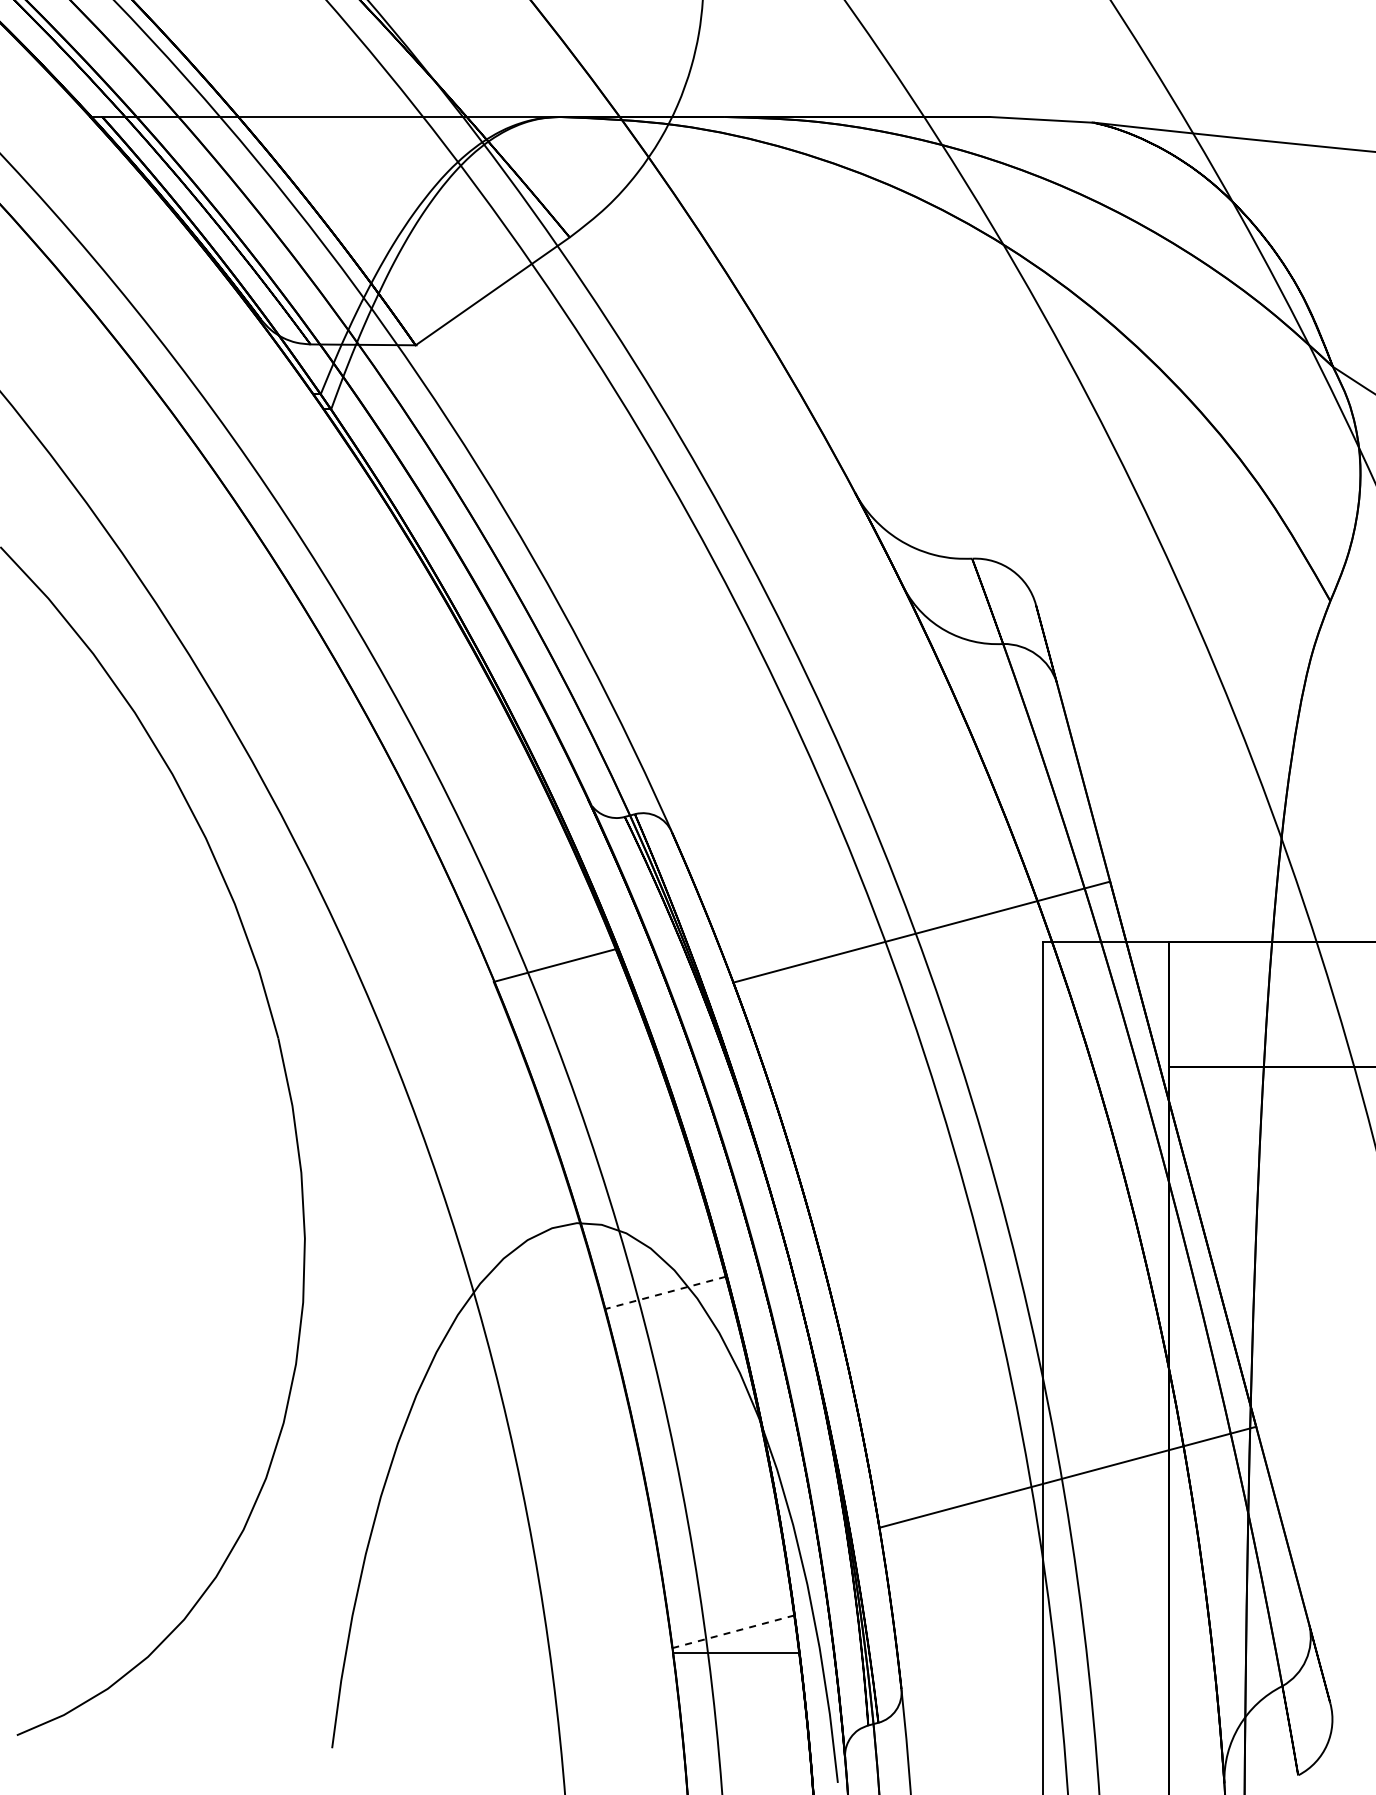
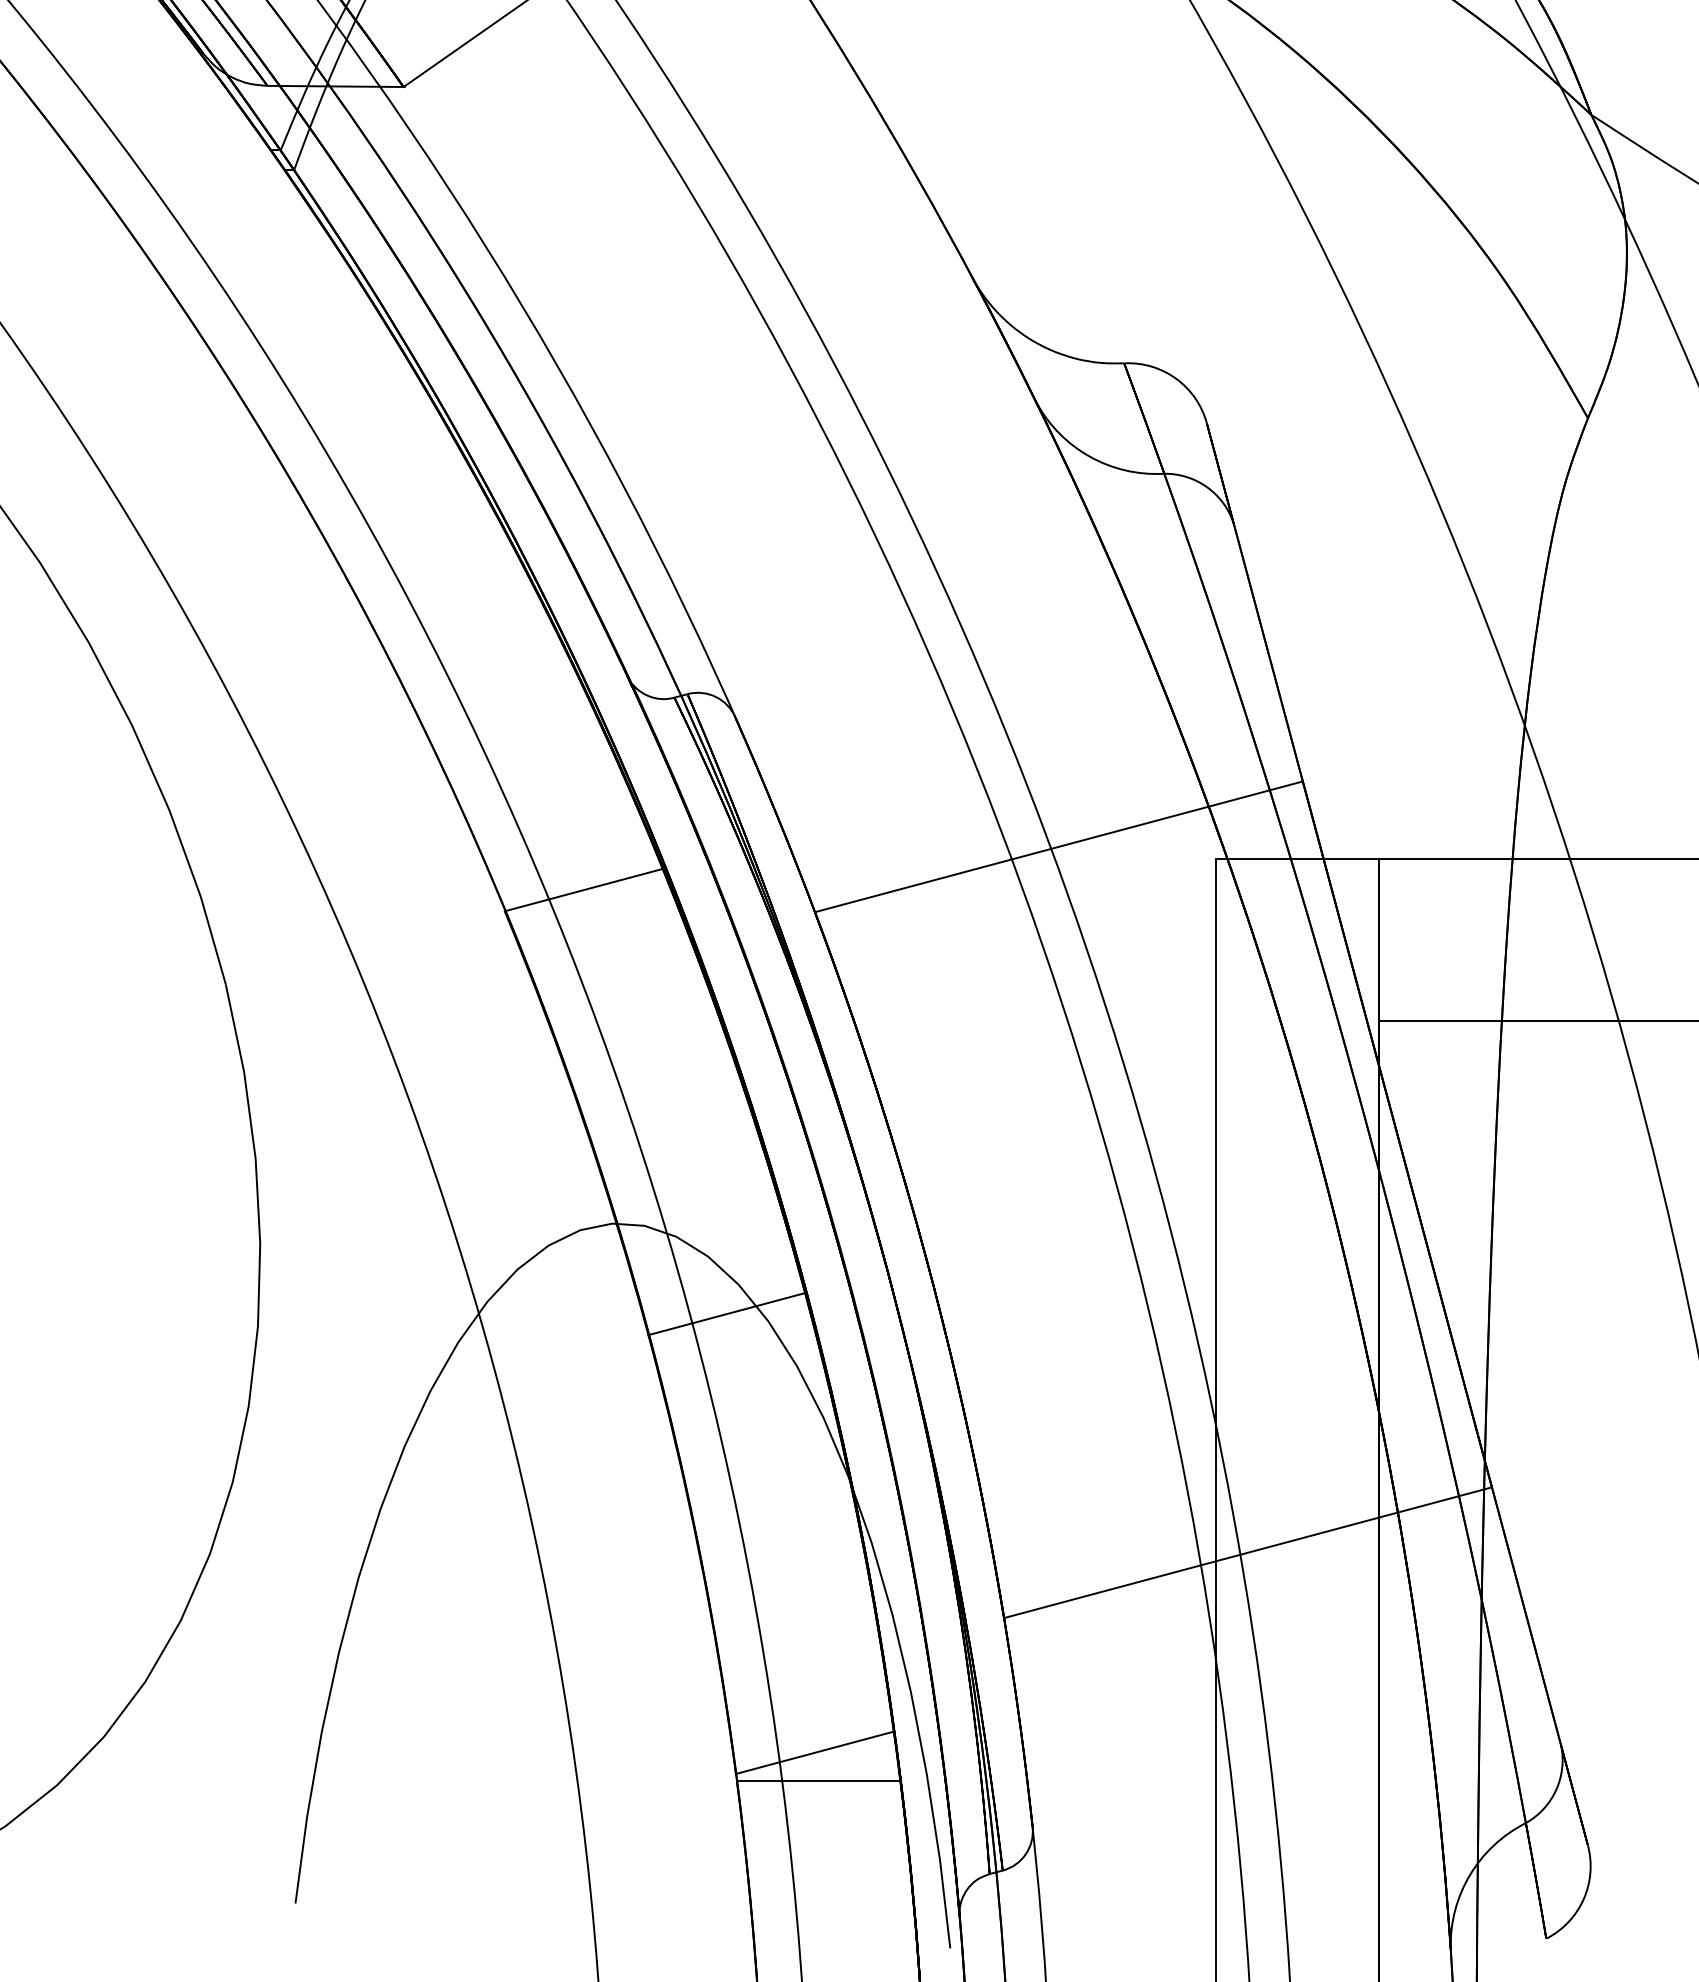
line: (665, 1293) -> (727, 1314), dashed -> solid
line: (732, 1631) -> (813, 1752), dashed -> solid

